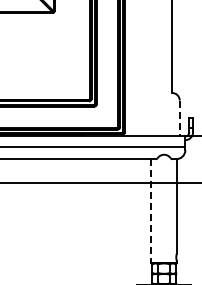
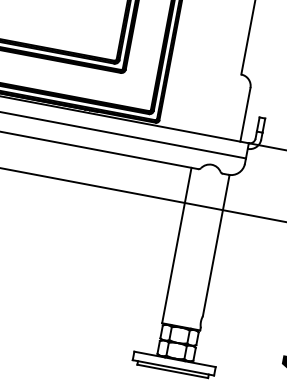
line: (179, 118) -> (245, 114), dashed -> solid
line: (151, 211) -> (176, 246), dashed -> solid

